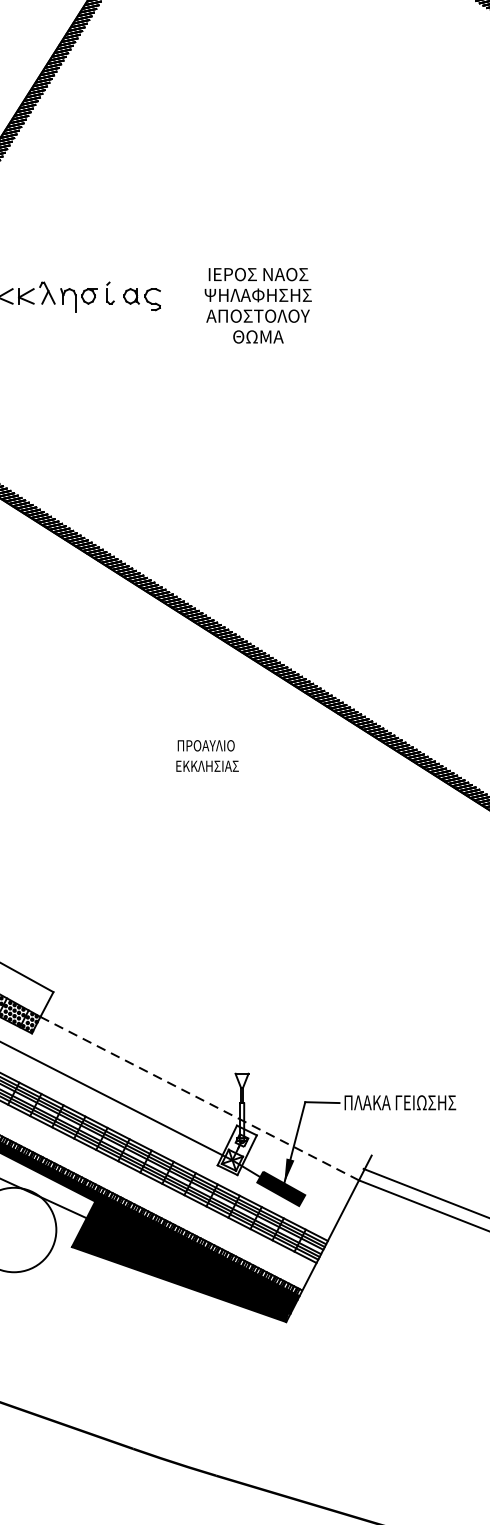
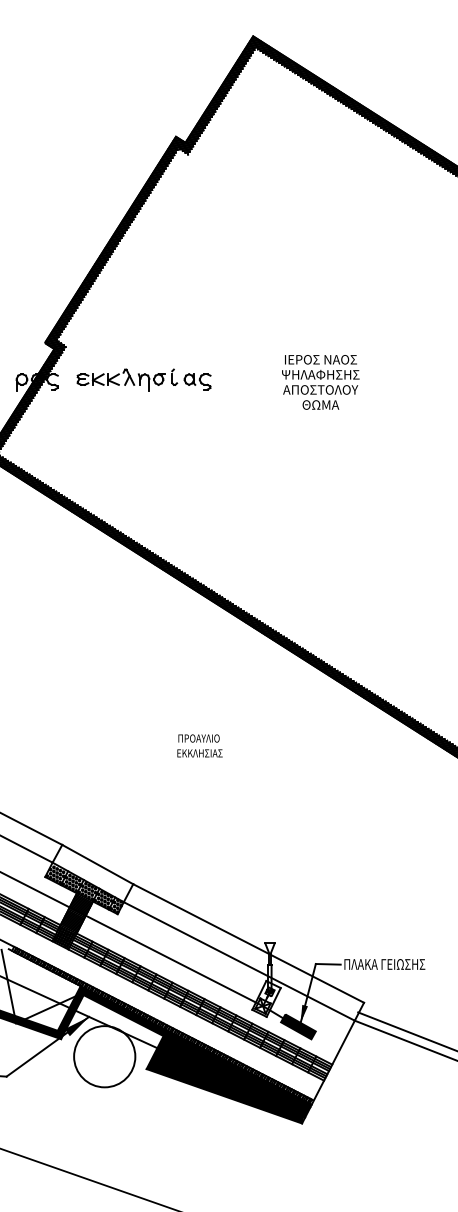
text: (257, 305) -> (320, 382), moved
text: (206, 755) -> (199, 745), moved
line: (212, 1073) -> (248, 943), added
line: (199, 1098) -> (239, 961), dashed -> solid

